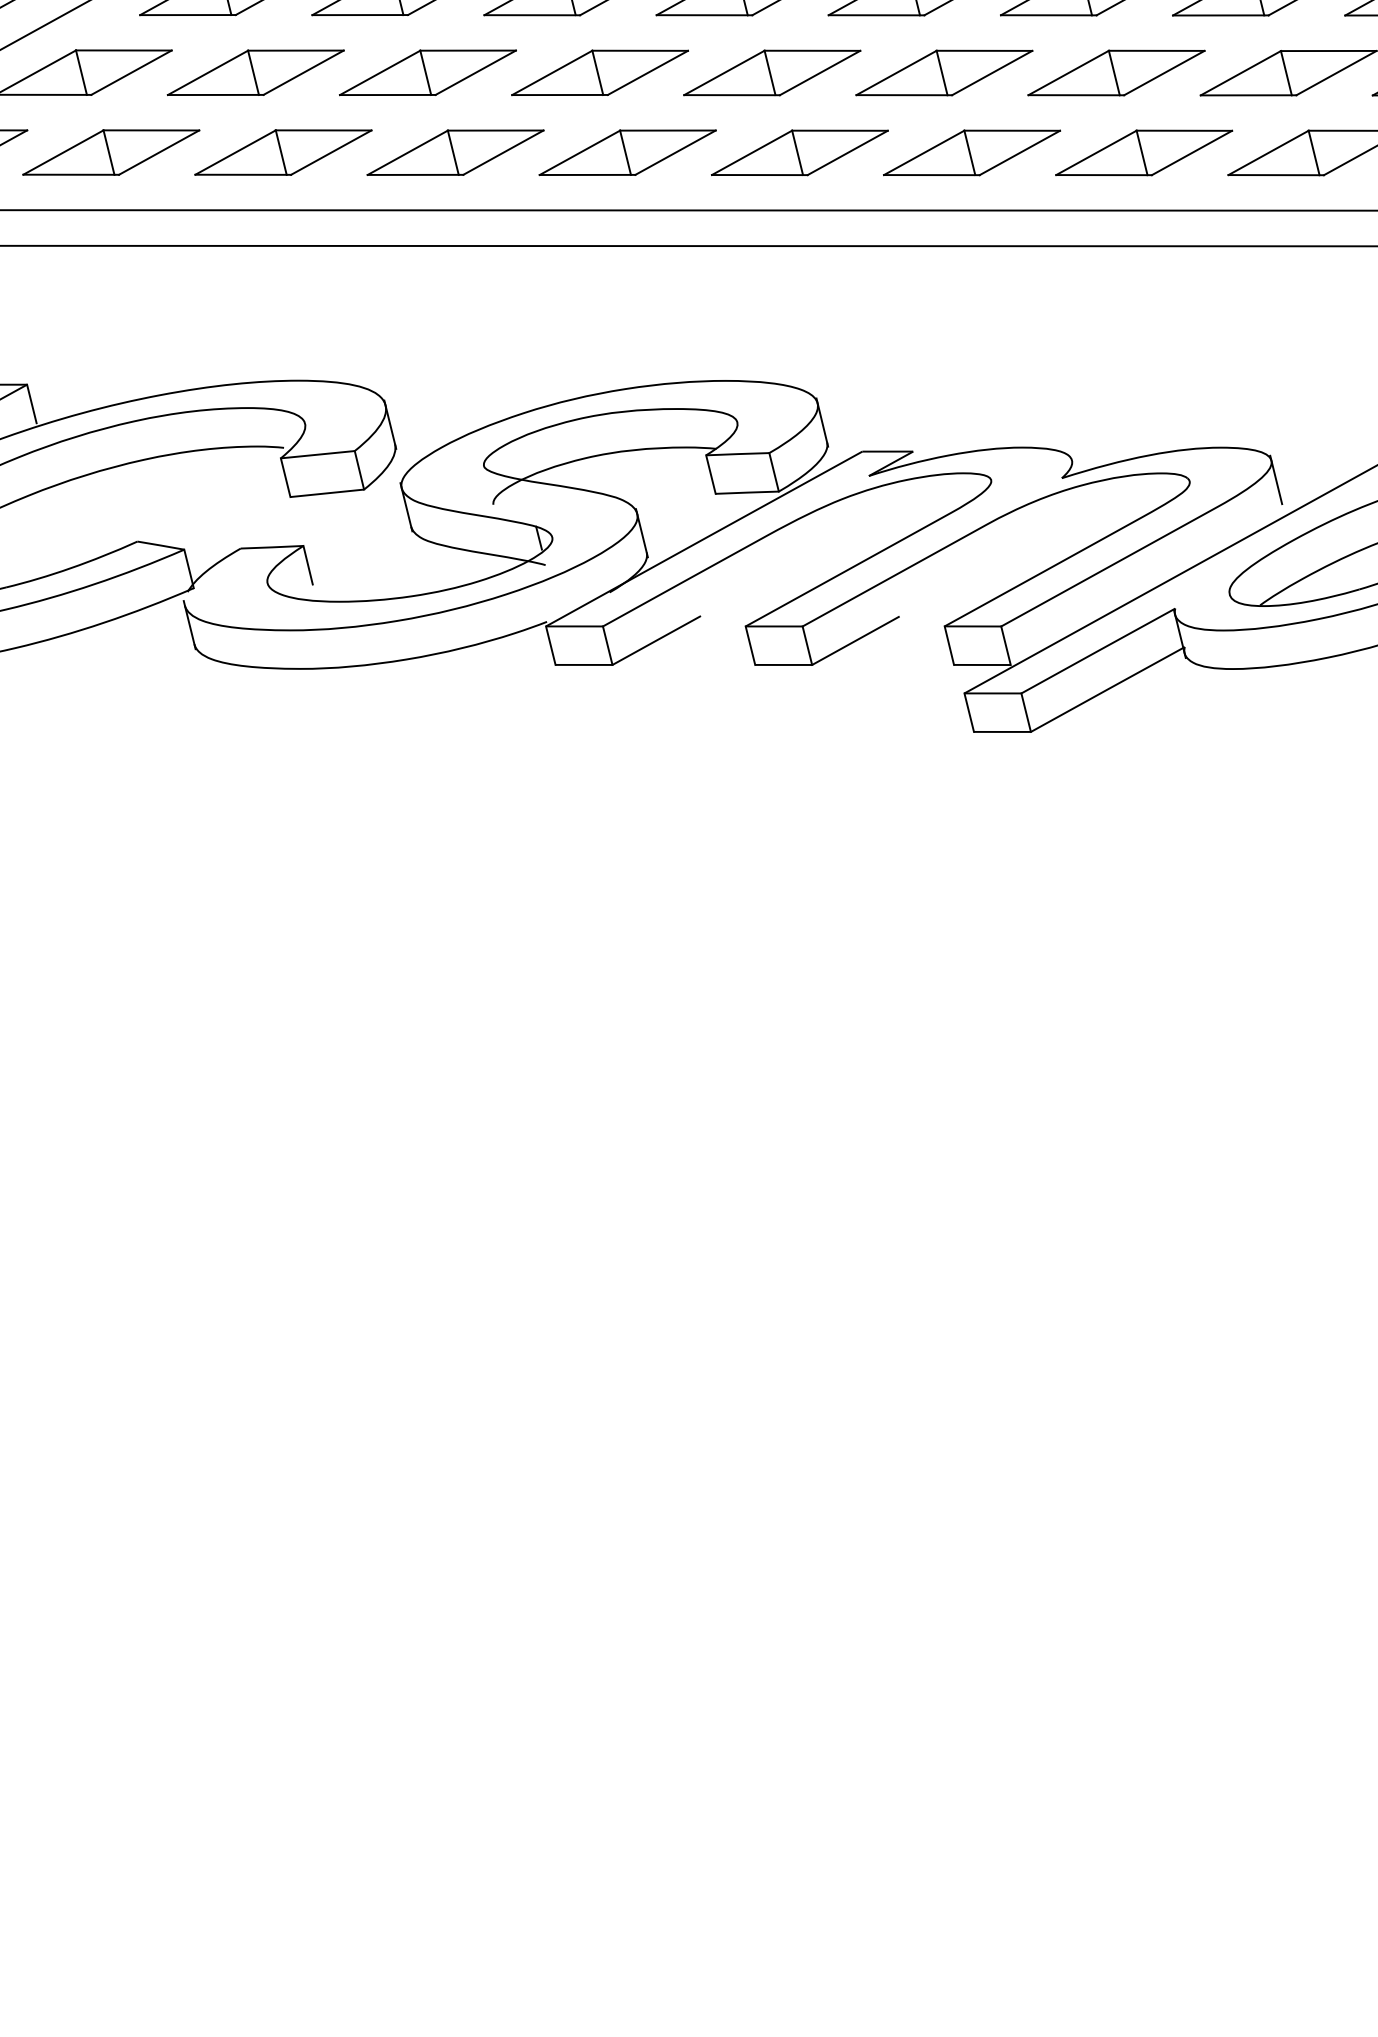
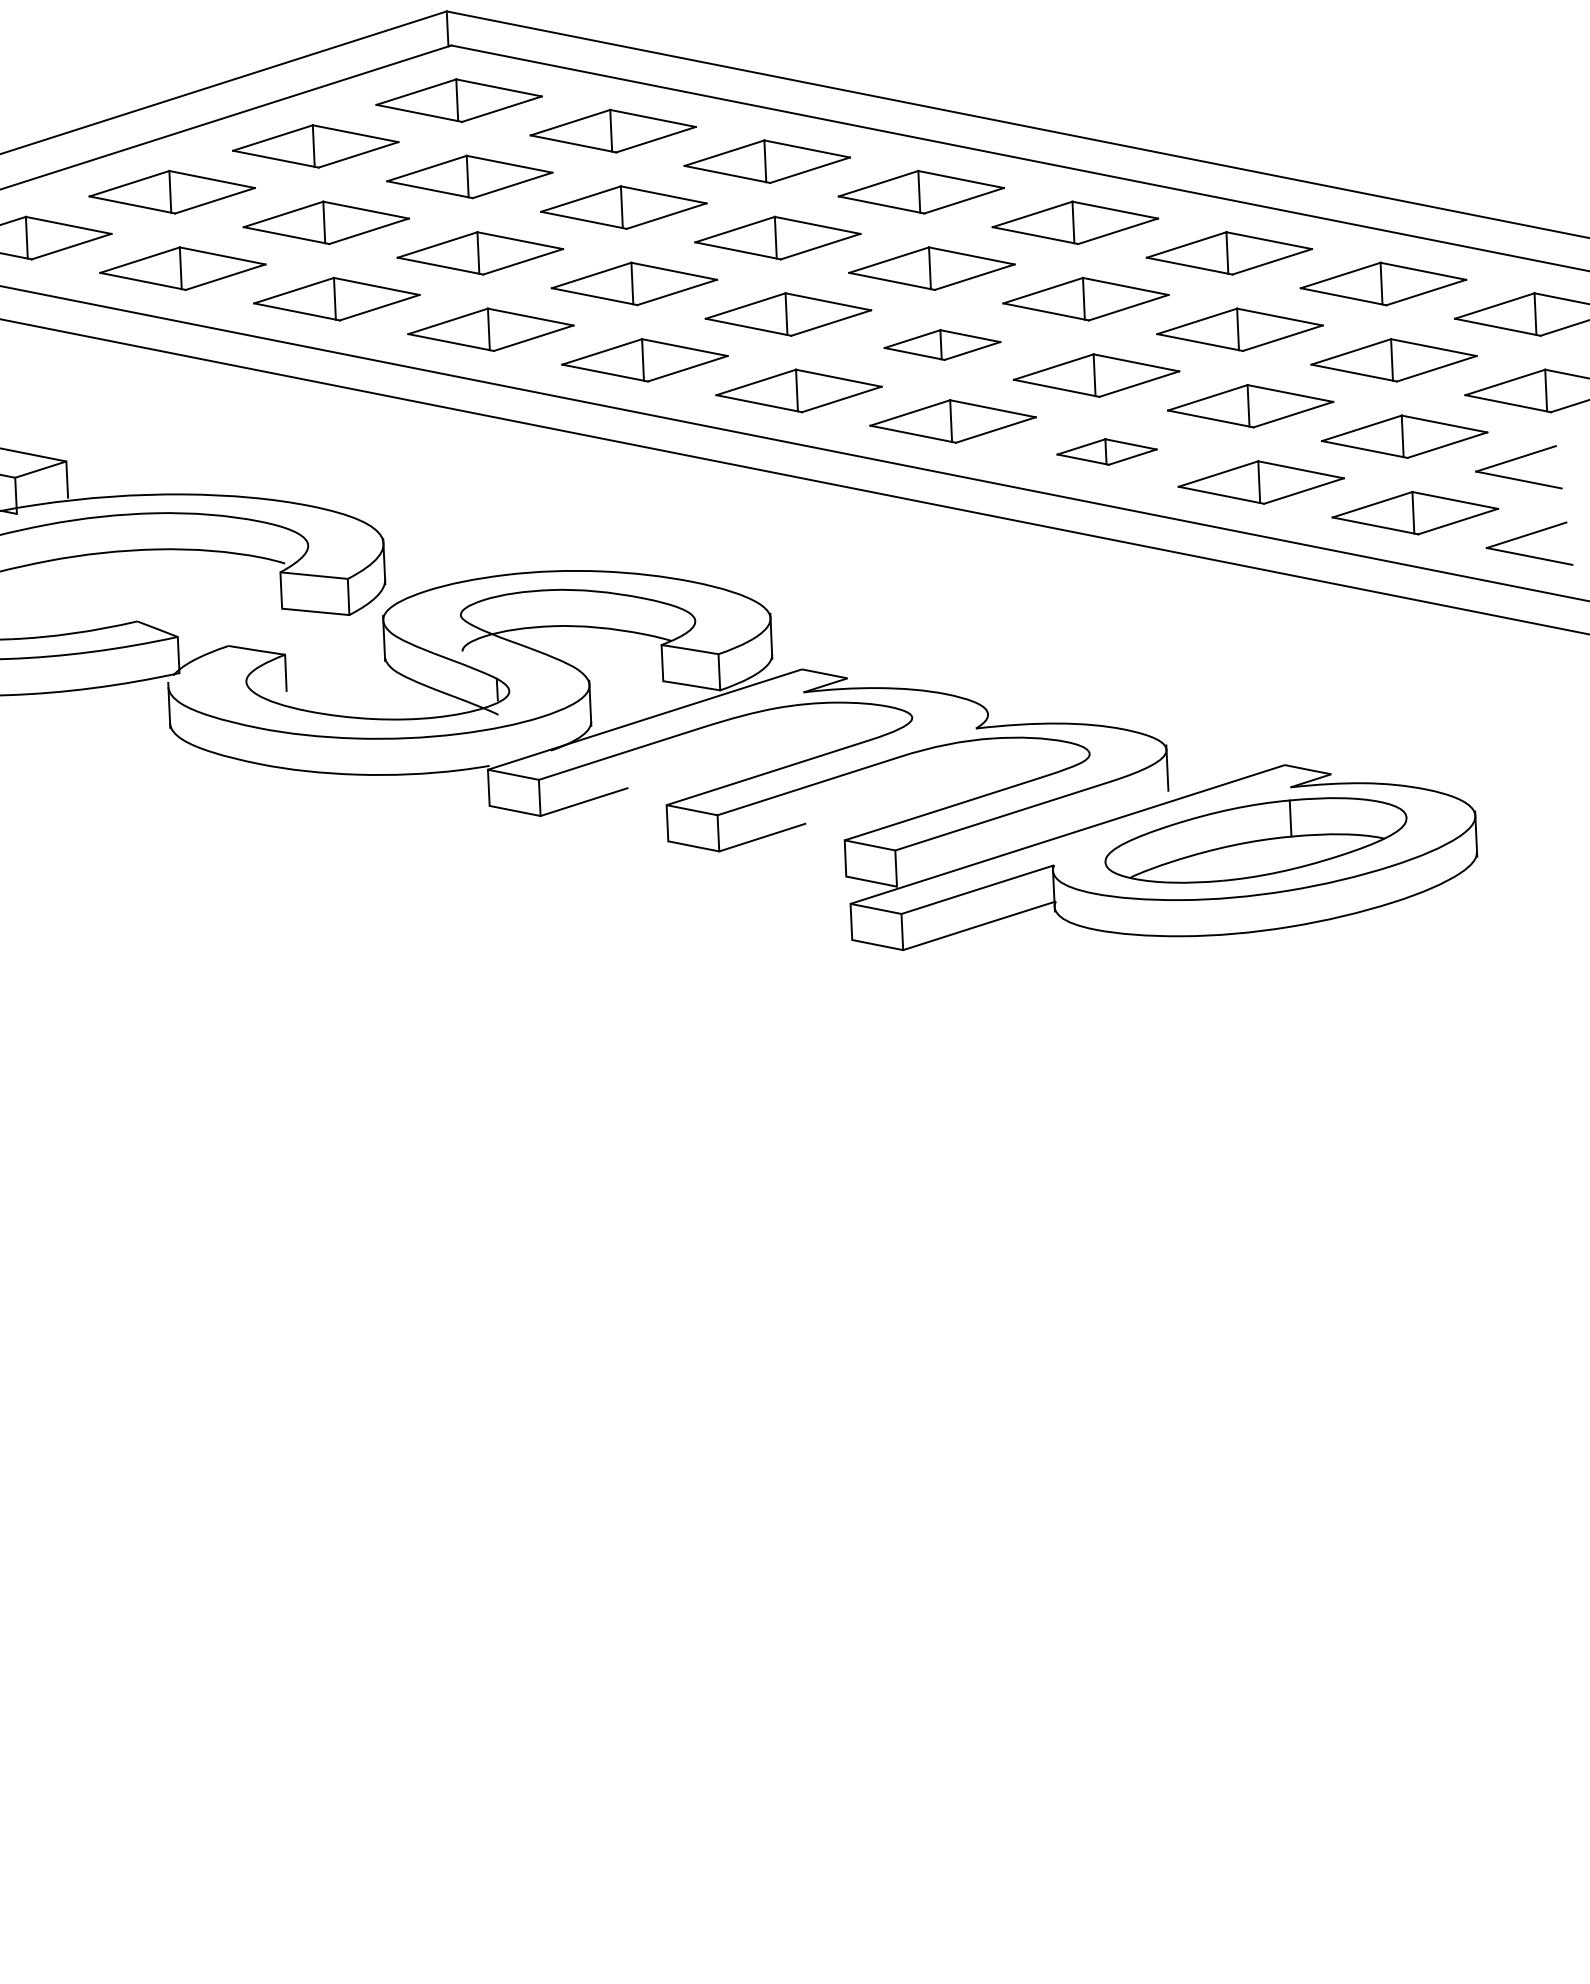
part: (944, 72) -> (942, 344), size x0.7
part: (1143, 152) -> (1106, 451), size x0.6

